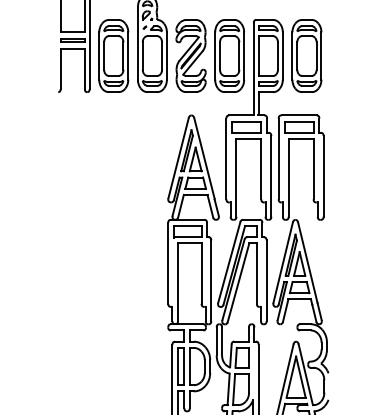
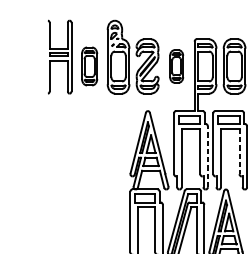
part: (113, 55) -> (89, 66), size x0.7
part: (229, 55) -> (176, 66), size x0.6
line: (313, 169) -> (239, 151), solid -> dashed
line: (271, 175) -> (207, 156), solid -> dashed

